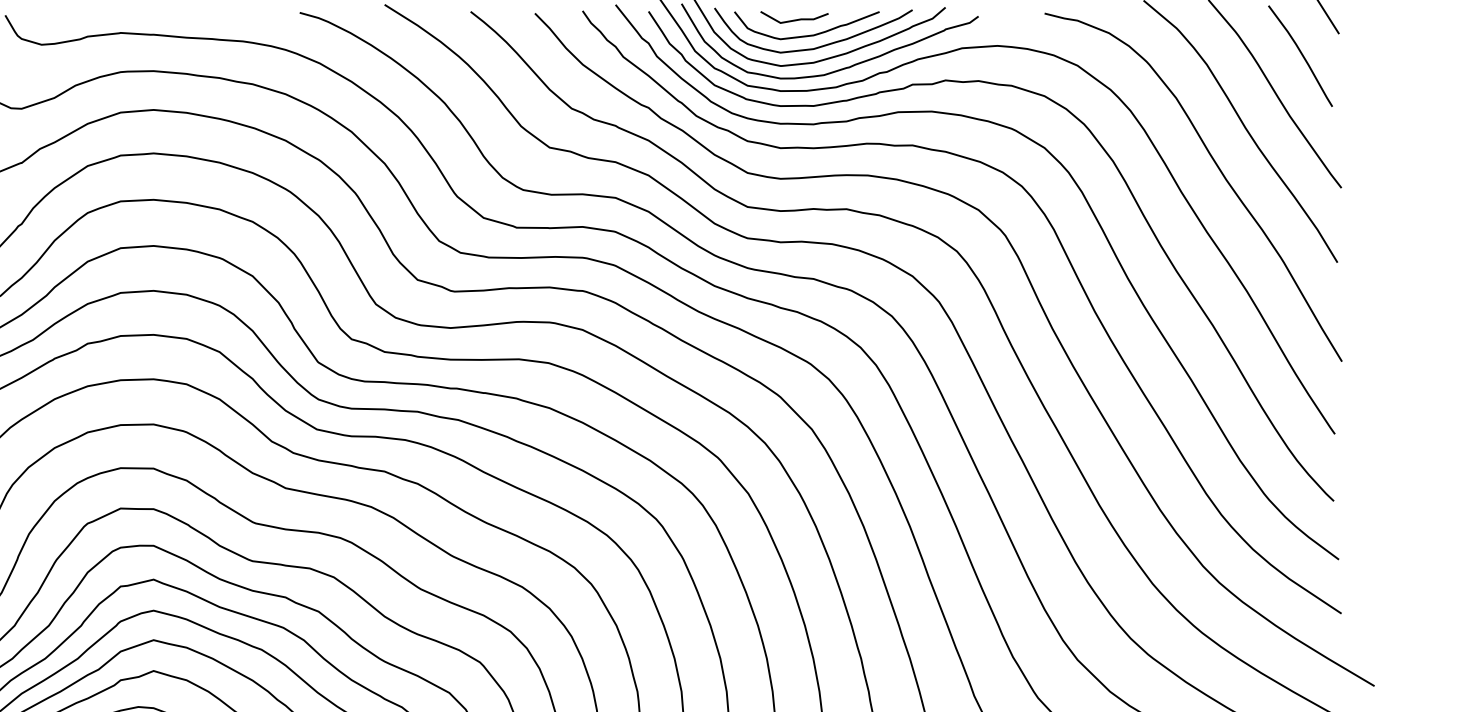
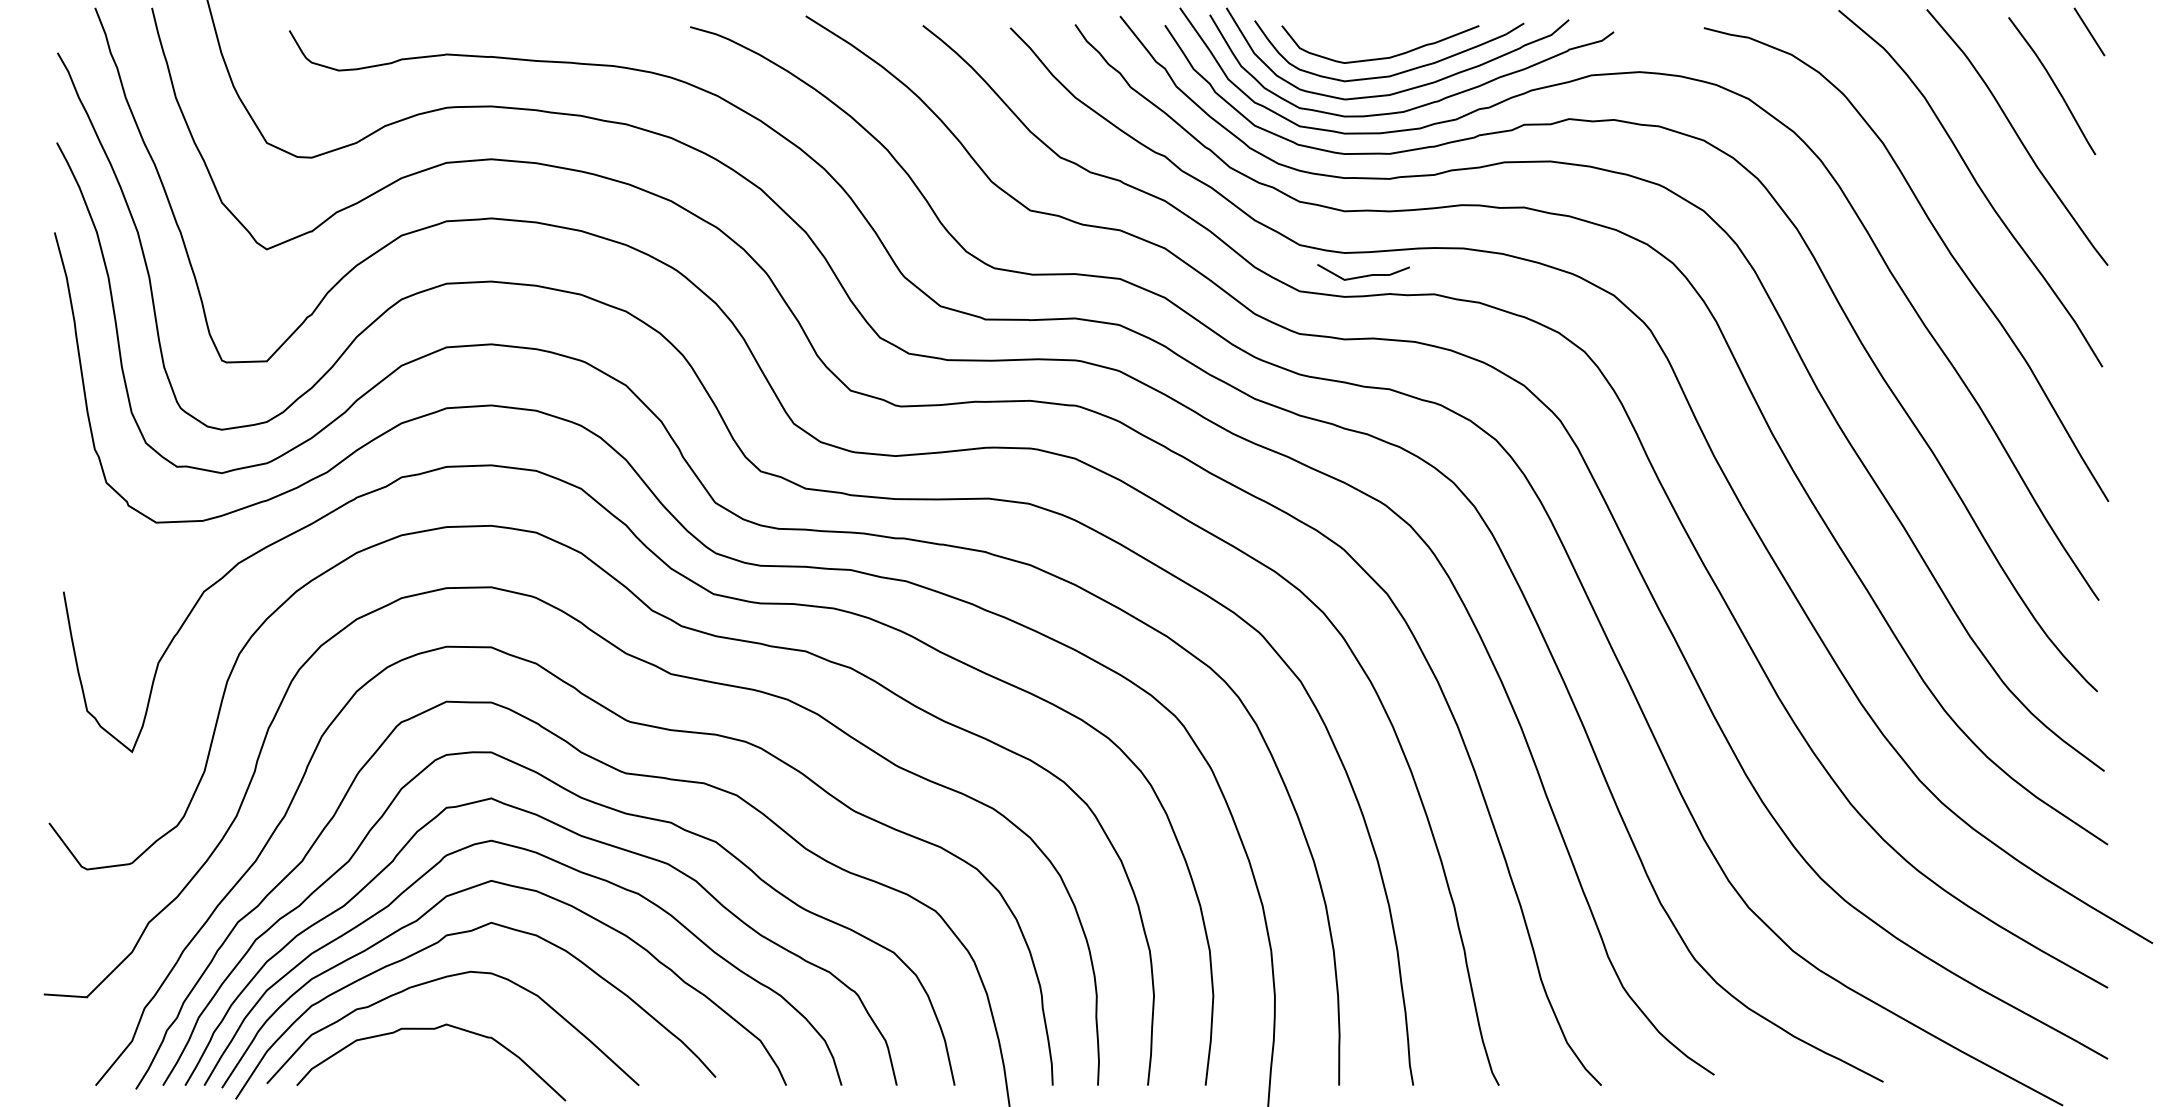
line: (794, 19) -> (1363, 275), moved

